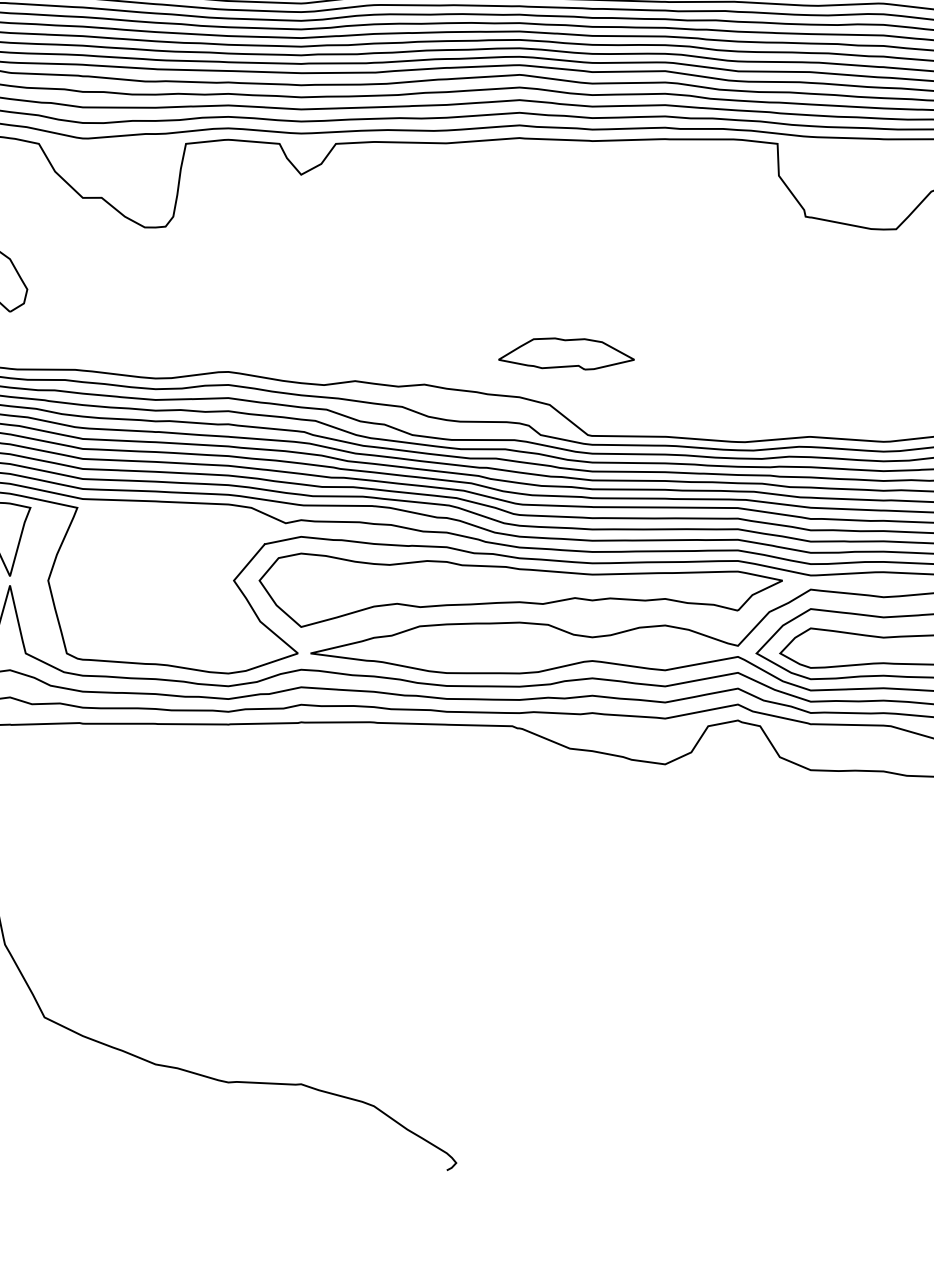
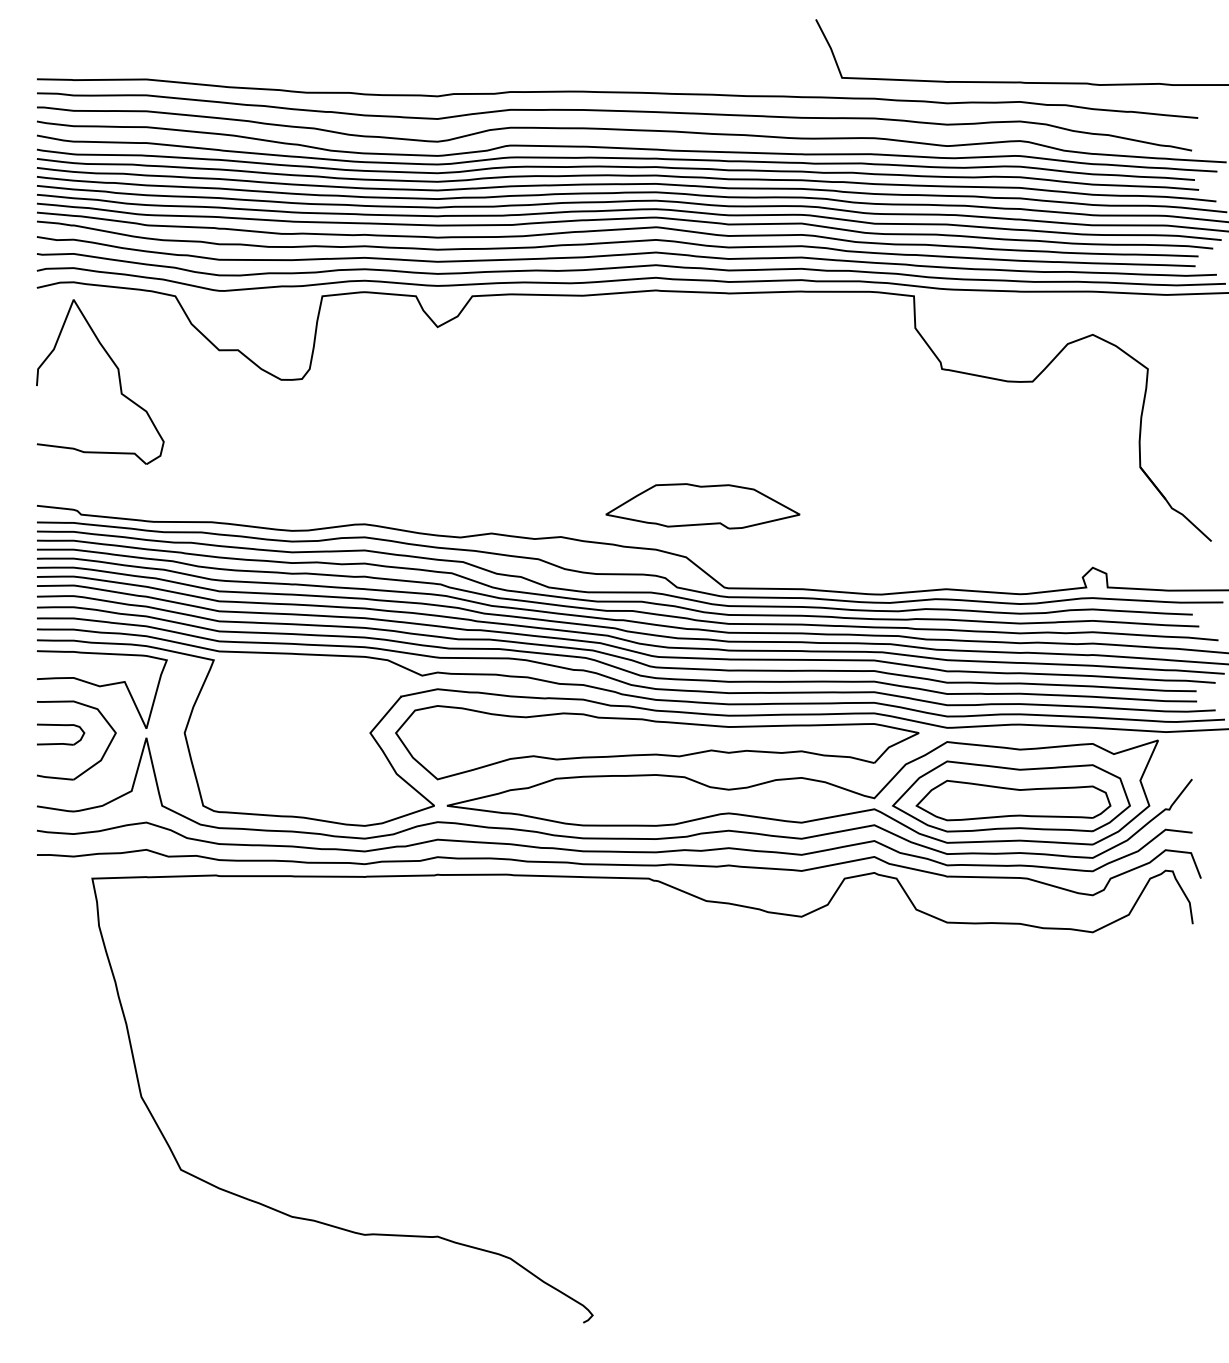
part: (566, 354) -> (702, 506), size x1.43

